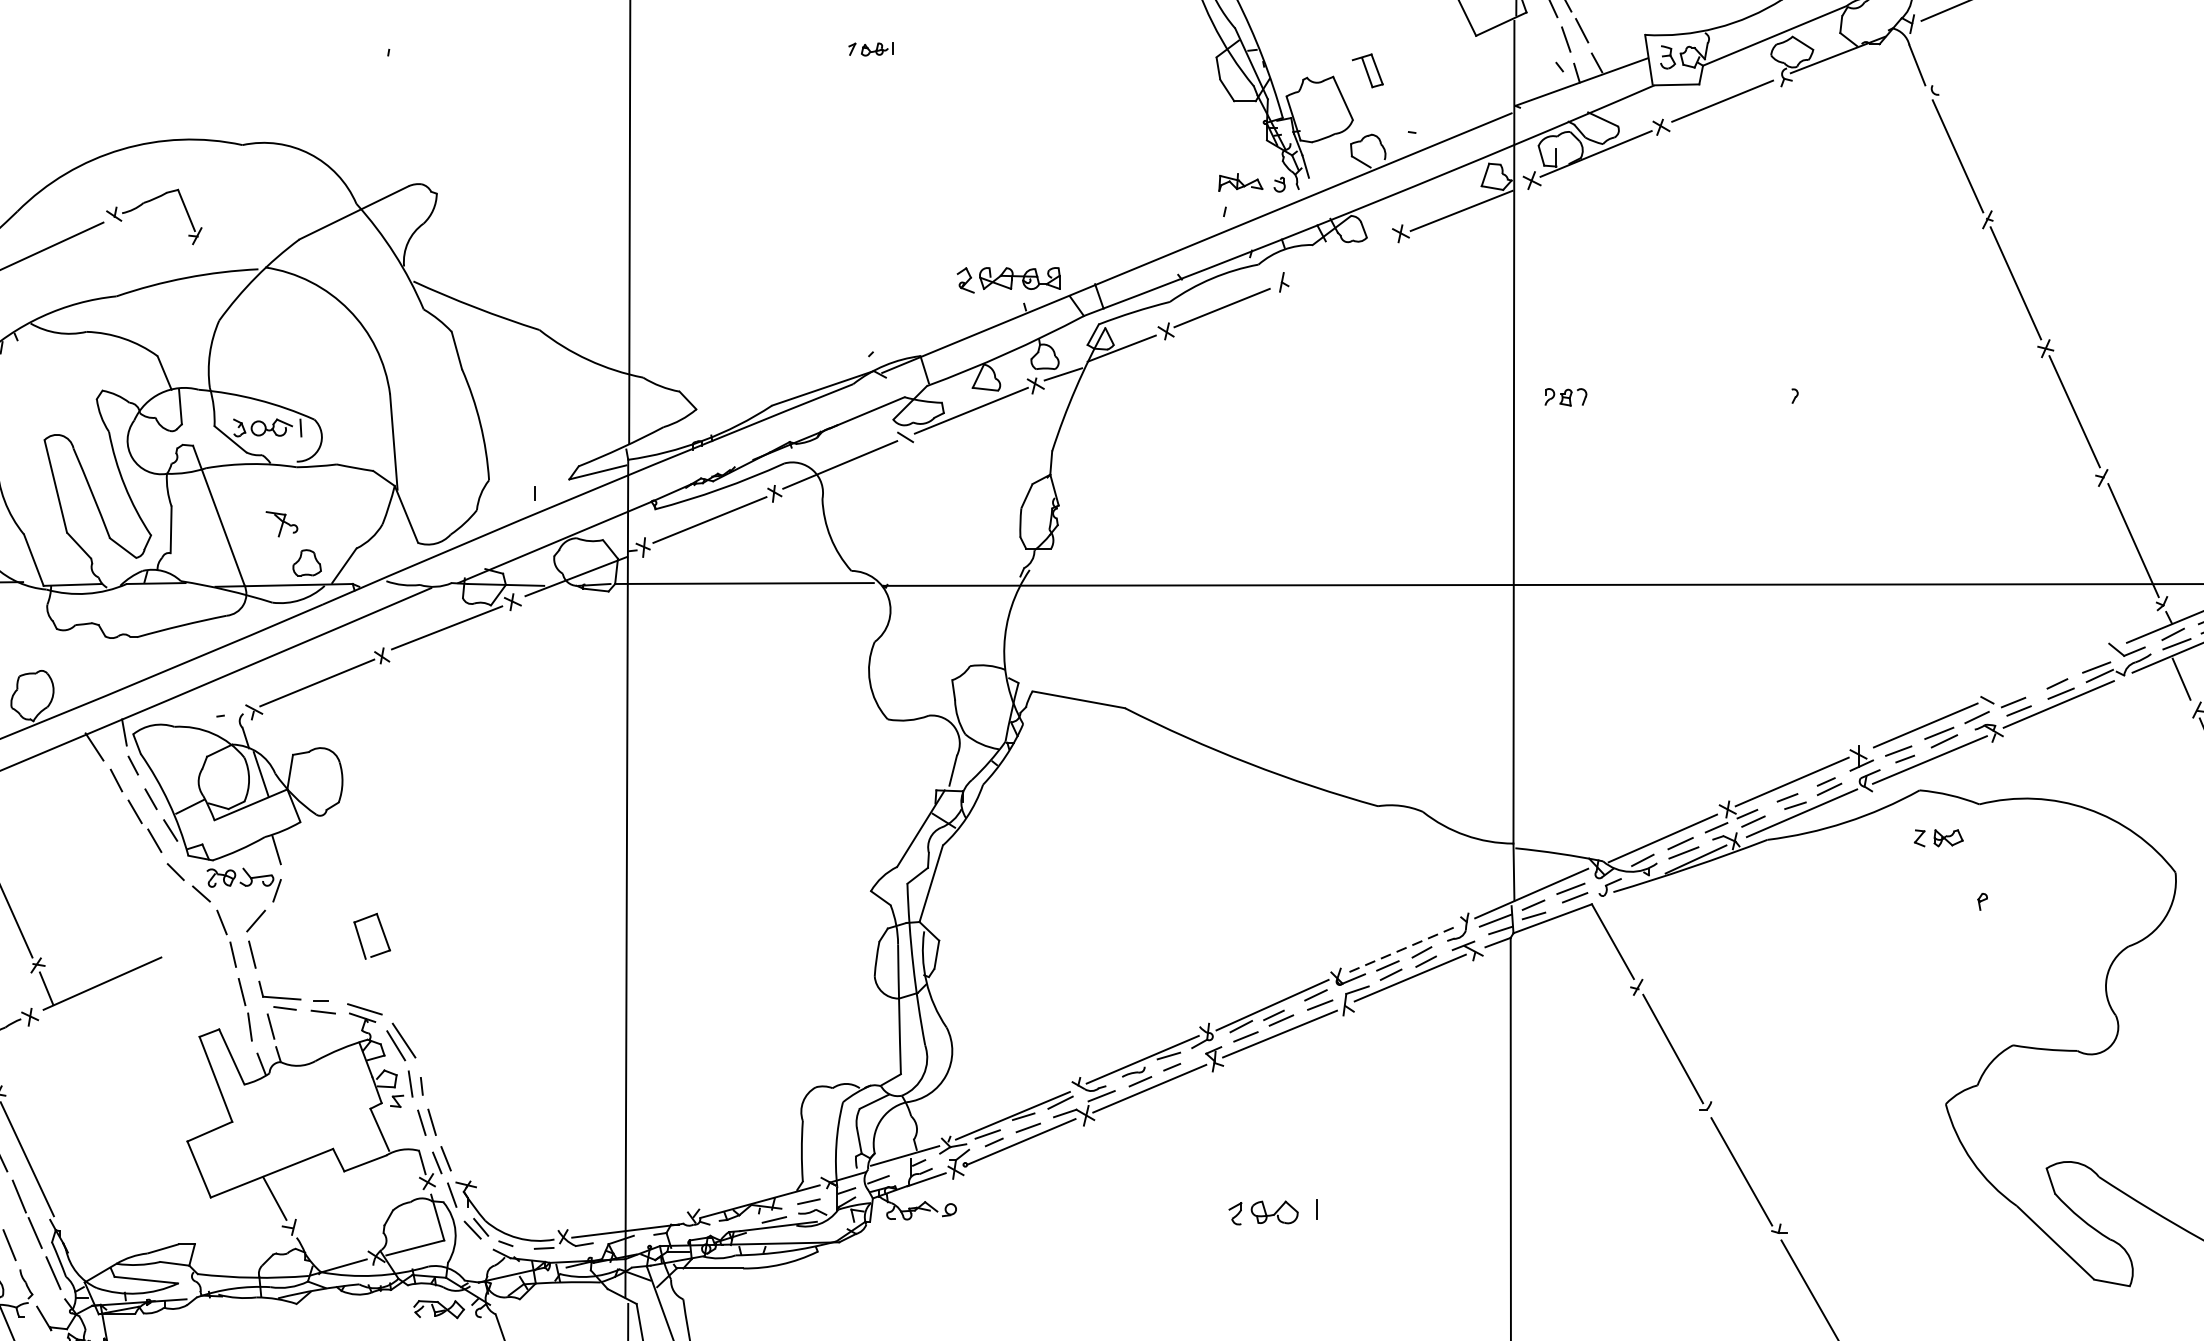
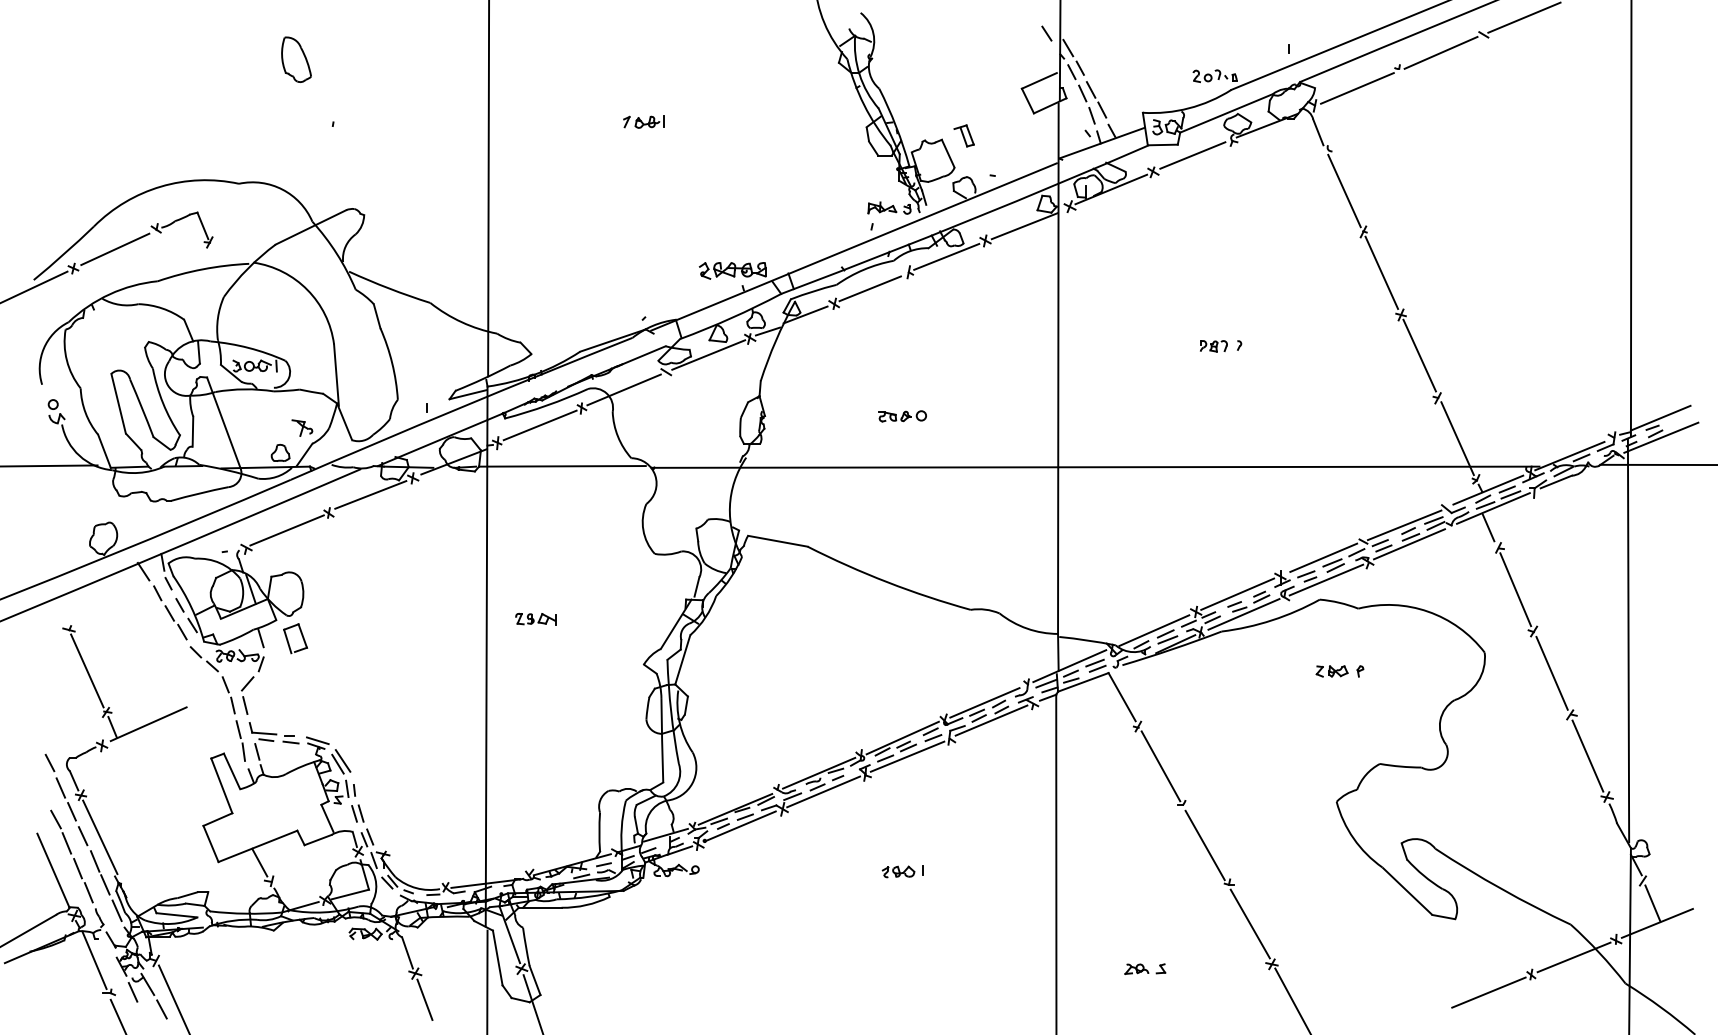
part: (870, 48) -> (643, 121), size x1.43
line: (1340, 257) -> (946, 256), added
part: (1565, 397) -> (1213, 346), moved
part: (1272, 506) -> (902, 416), added
part: (282, 523) -> (302, 427), moved
line: (2051, 675) -> (1404, 525), added
part: (702, 821) -> (535, 619), added
part: (1937, 838) -> (1331, 671), moved
part: (381, 931) -> (301, 635), moved
line: (1399, 949) -> (984, 702), dashed -> solid
part: (1272, 1212) -> (902, 871), size x0.71

